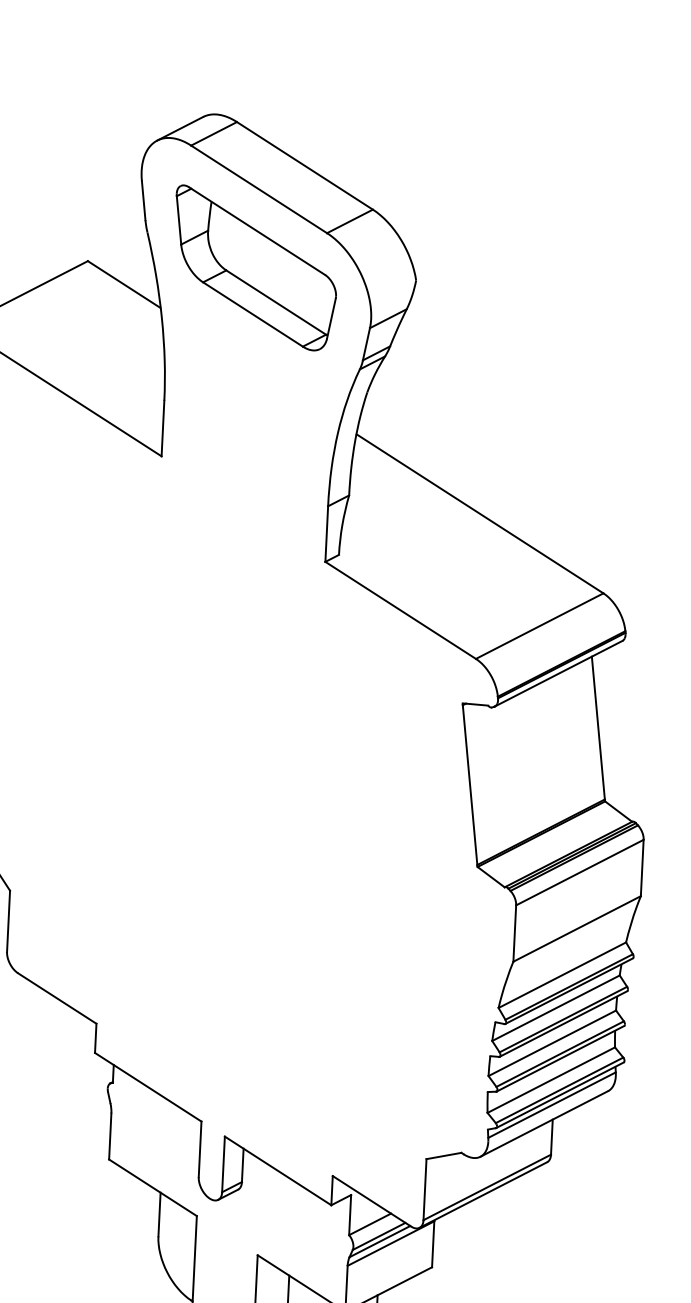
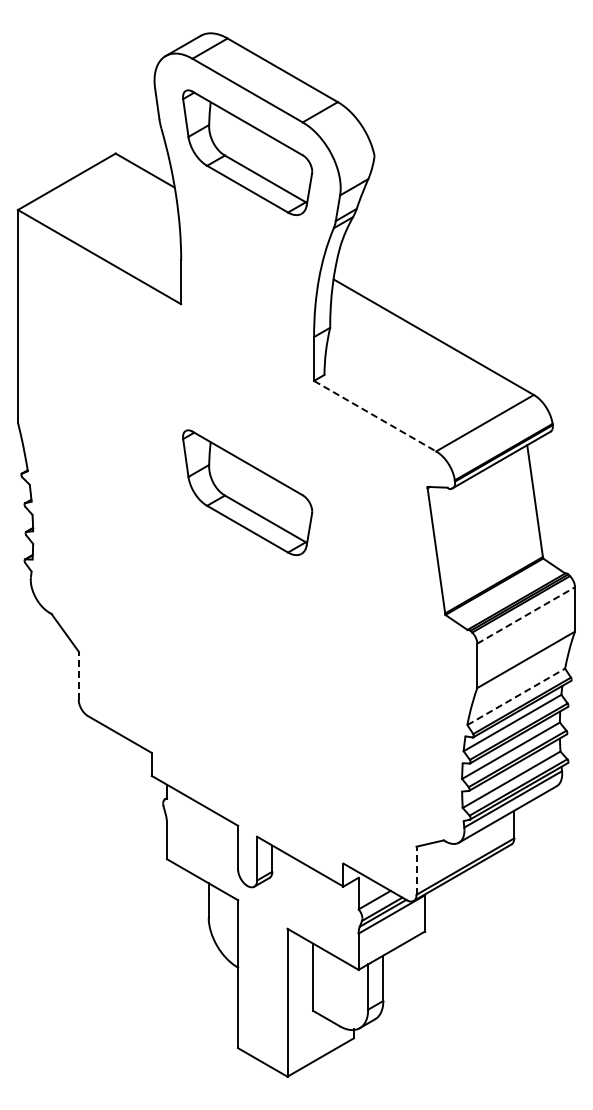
line: (401, 610) -> (375, 416), solid -> dashed
part: (234, 699) -> (247, 492), added
line: (580, 872) -> (526, 615), solid -> dashed
line: (8, 920) -> (78, 675), solid -> dashed
line: (562, 974) -> (516, 696), solid -> dashed
line: (424, 1189) -> (416, 870), solid -> dashed

